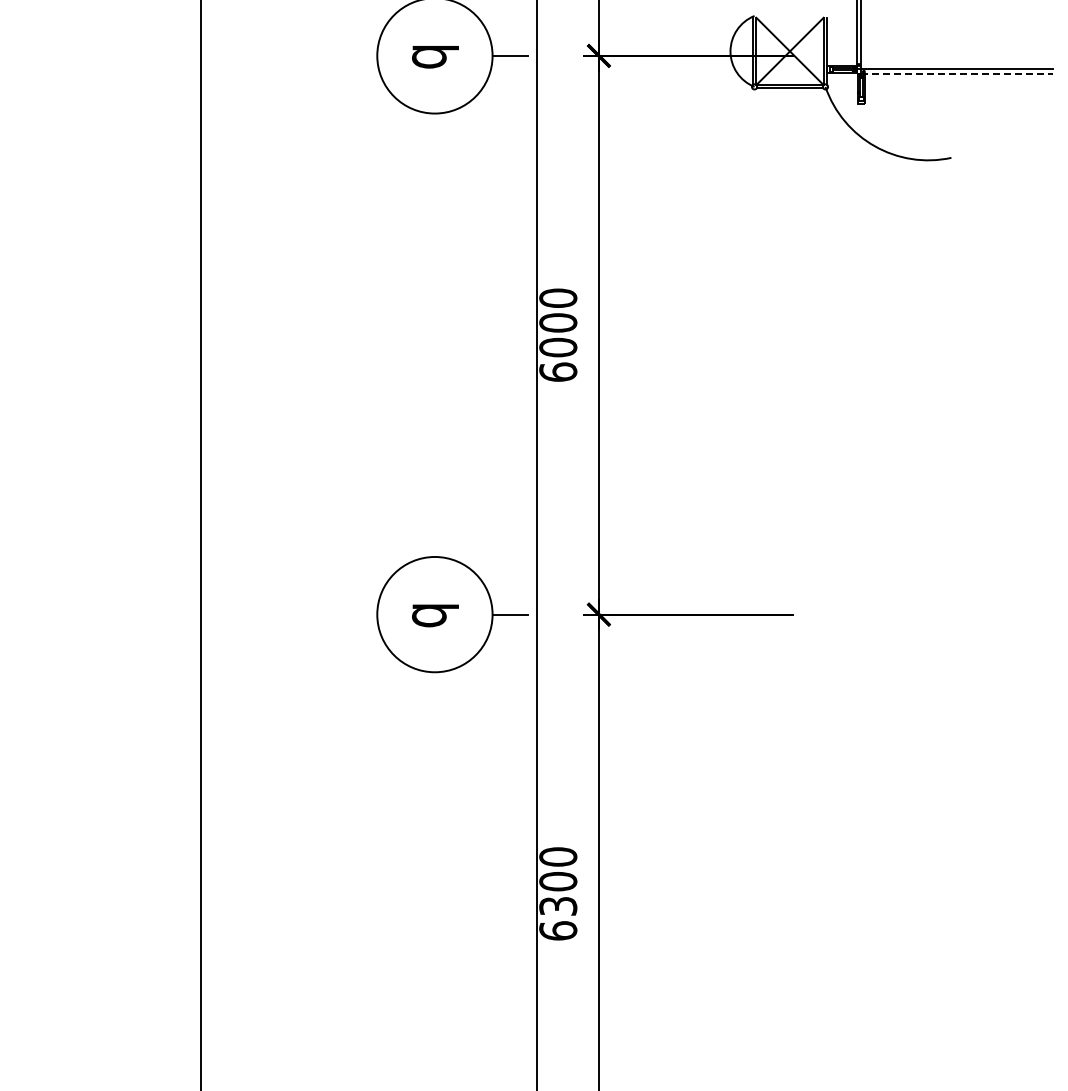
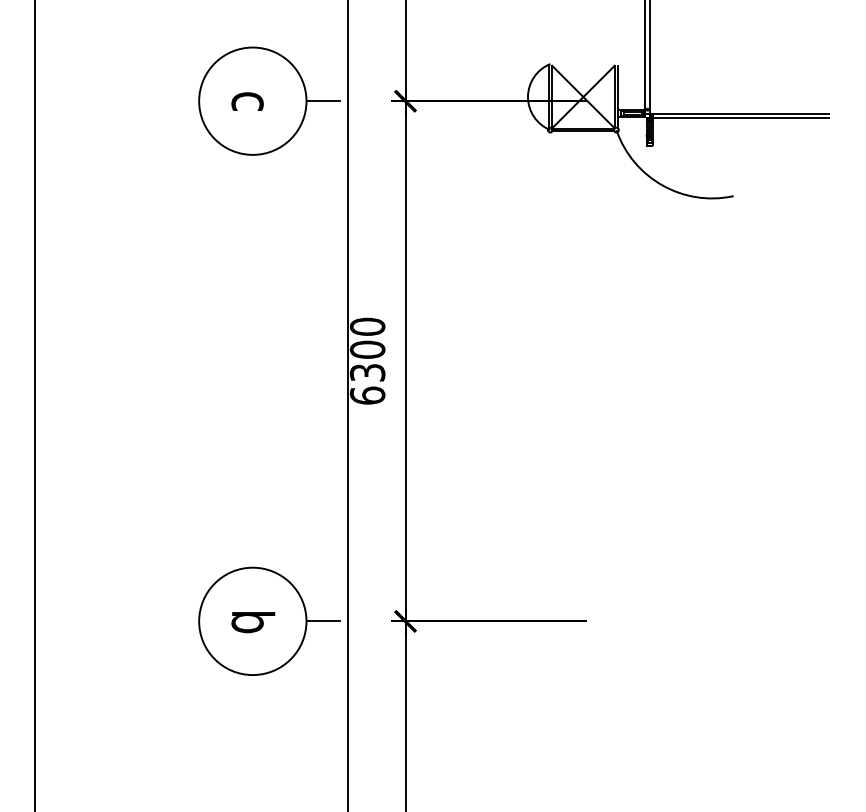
text: (435, 57) -> (253, 102), b -> c
line: (957, 74) -> (739, 118), dashed -> solid
text: (558, 347) -> (367, 372), 6000 -> 6300

